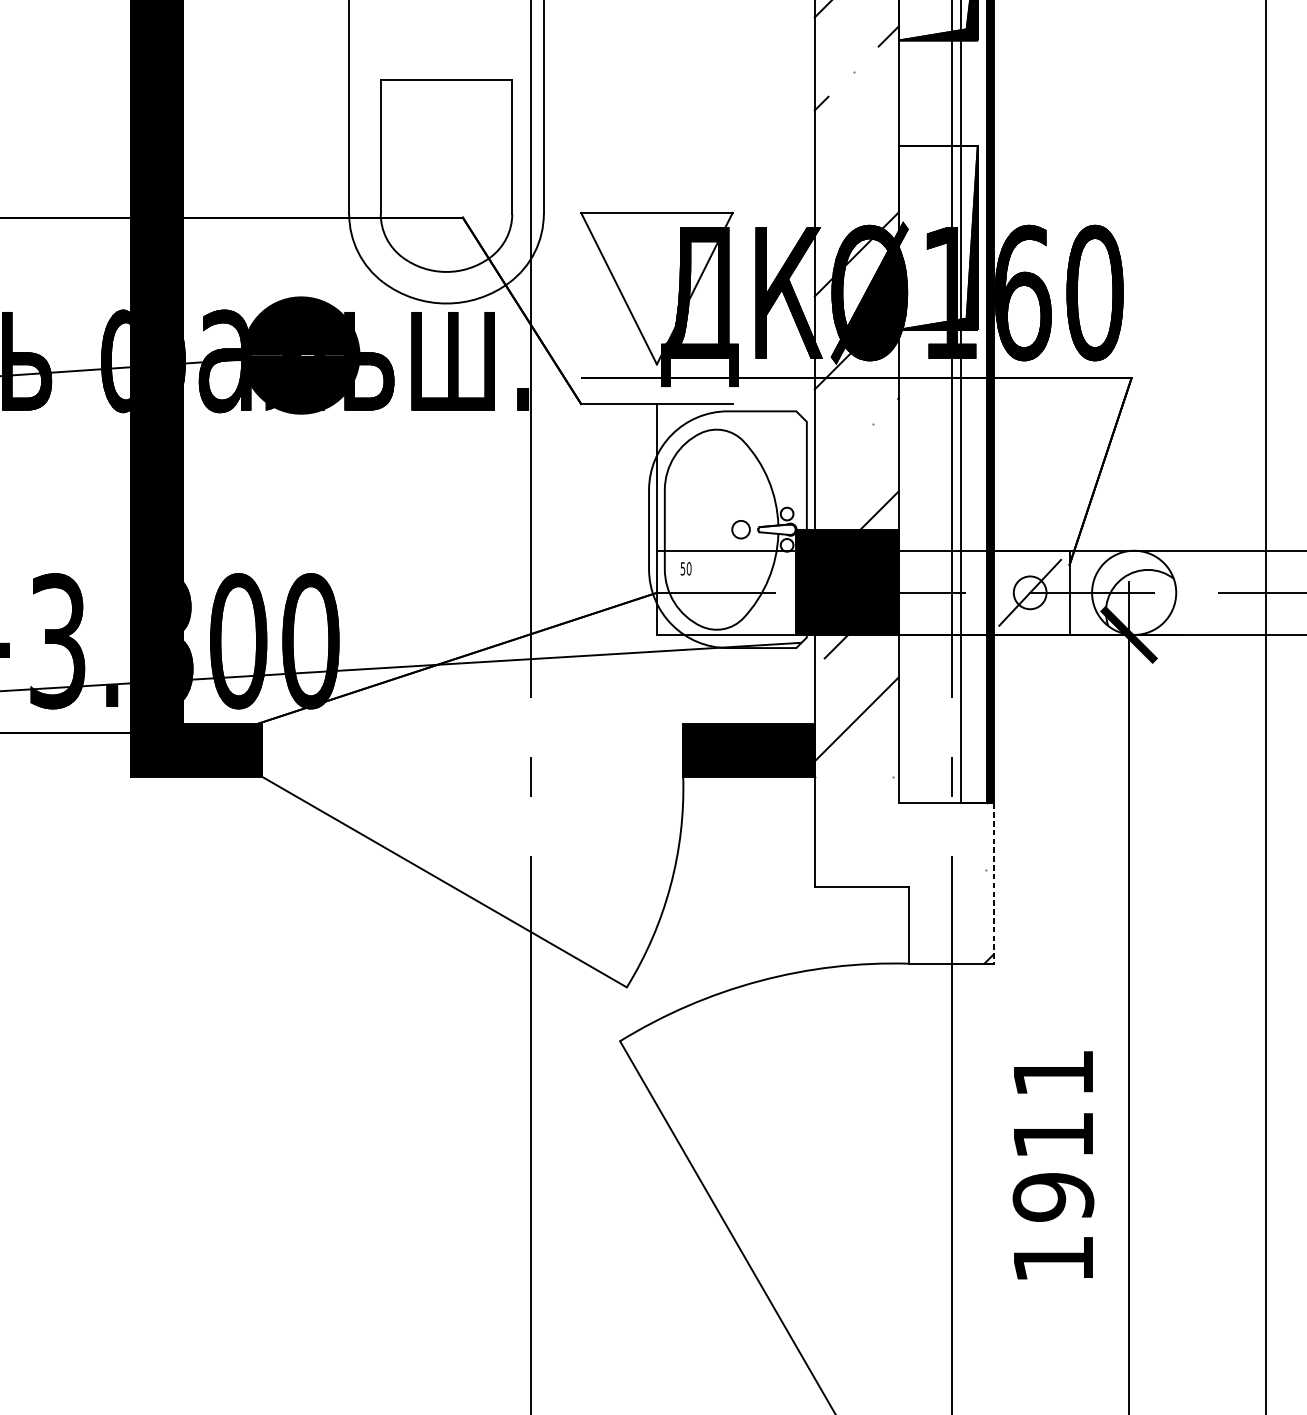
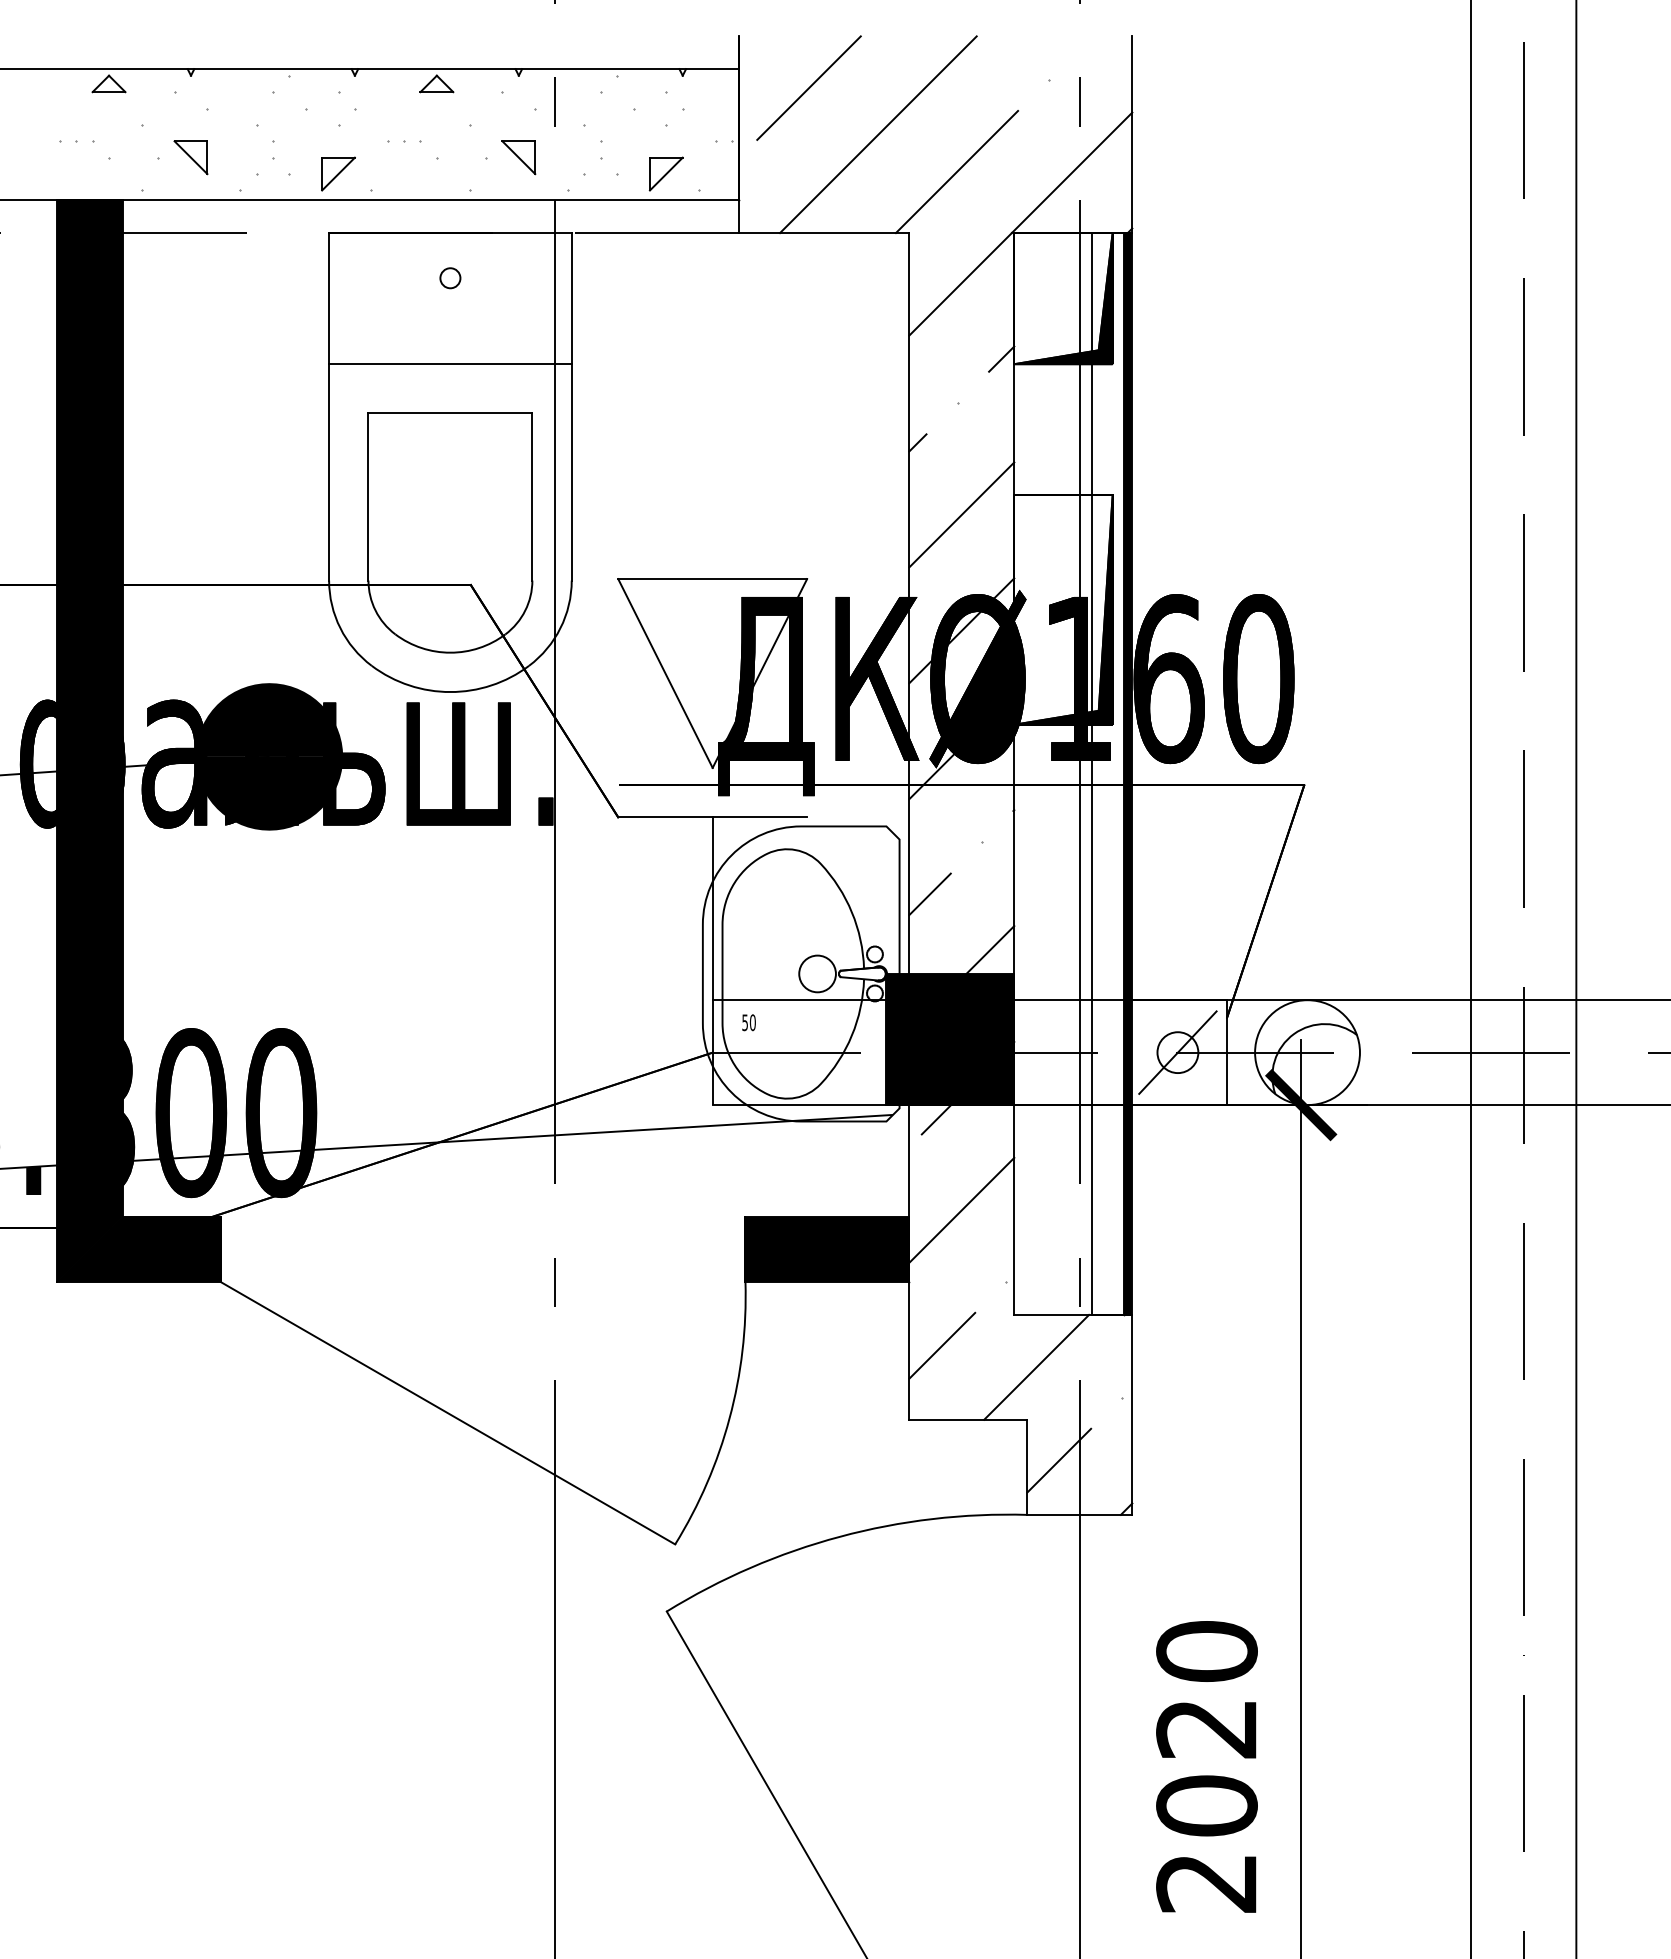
line: (446, 40) -> (450, 364), added
line: (856, 161) -> (961, 514), added
line: (830, 465) -> (929, 894), added
circle: (741, 529) -> (817, 973), size x1.67
line: (841, 827) -> (942, 1345), added
line: (916, 844) -> (1036, 1366), added
line: (993, 883) -> (1132, 1414), dashed -> solid
line: (935, 920) -> (1059, 1460), added
text: (1053, 1165) -> (1206, 1766), 1911 -> 2020

